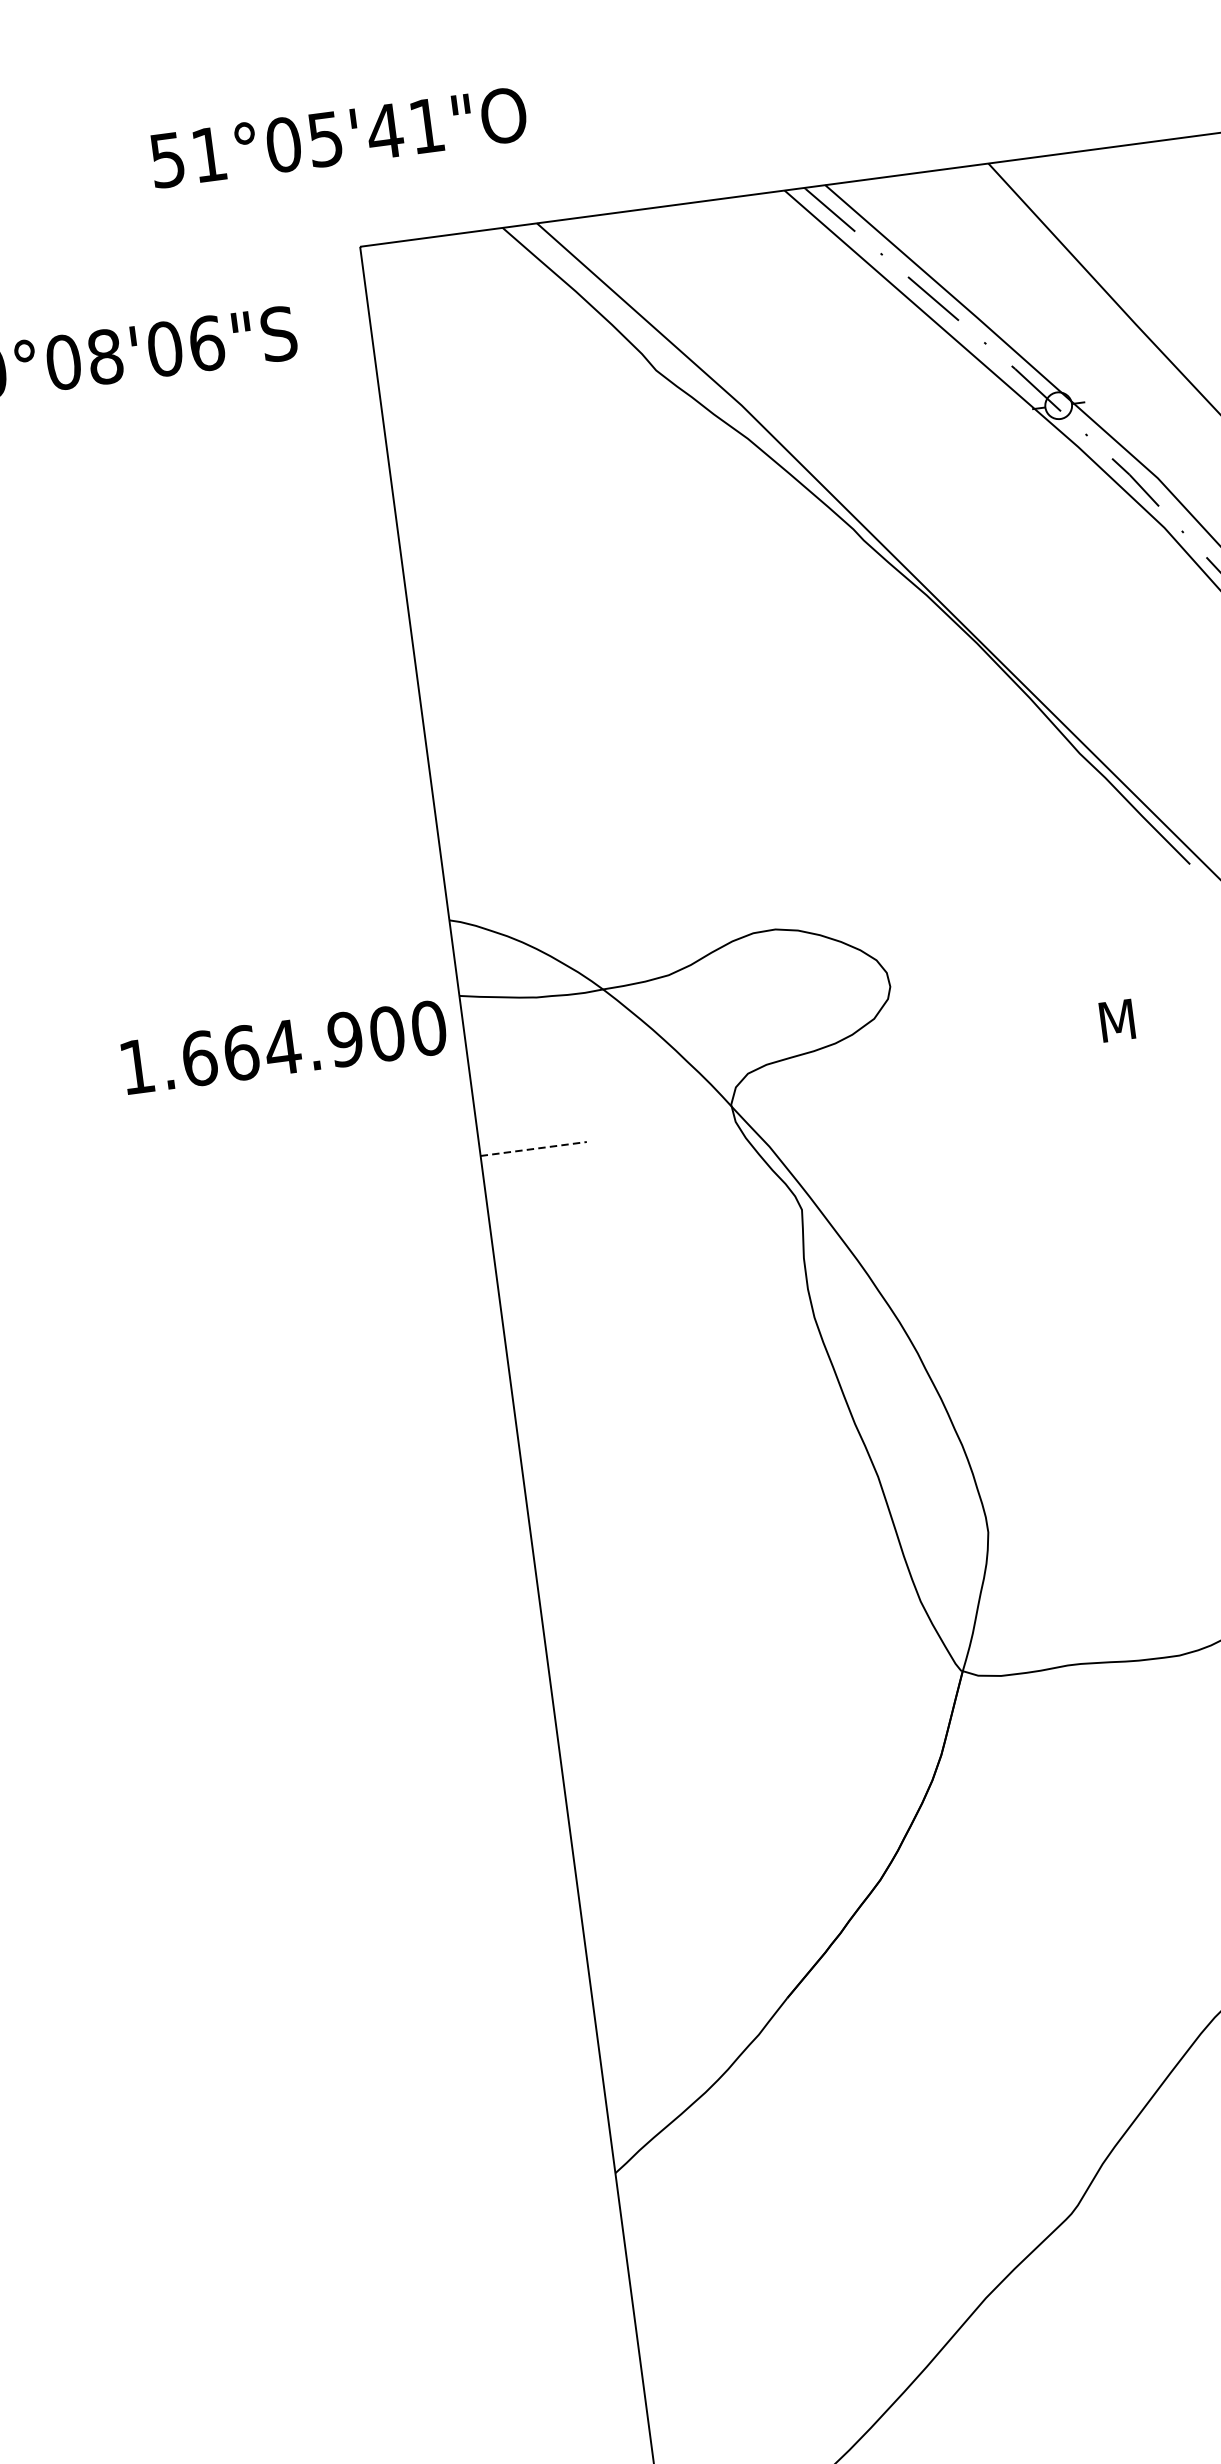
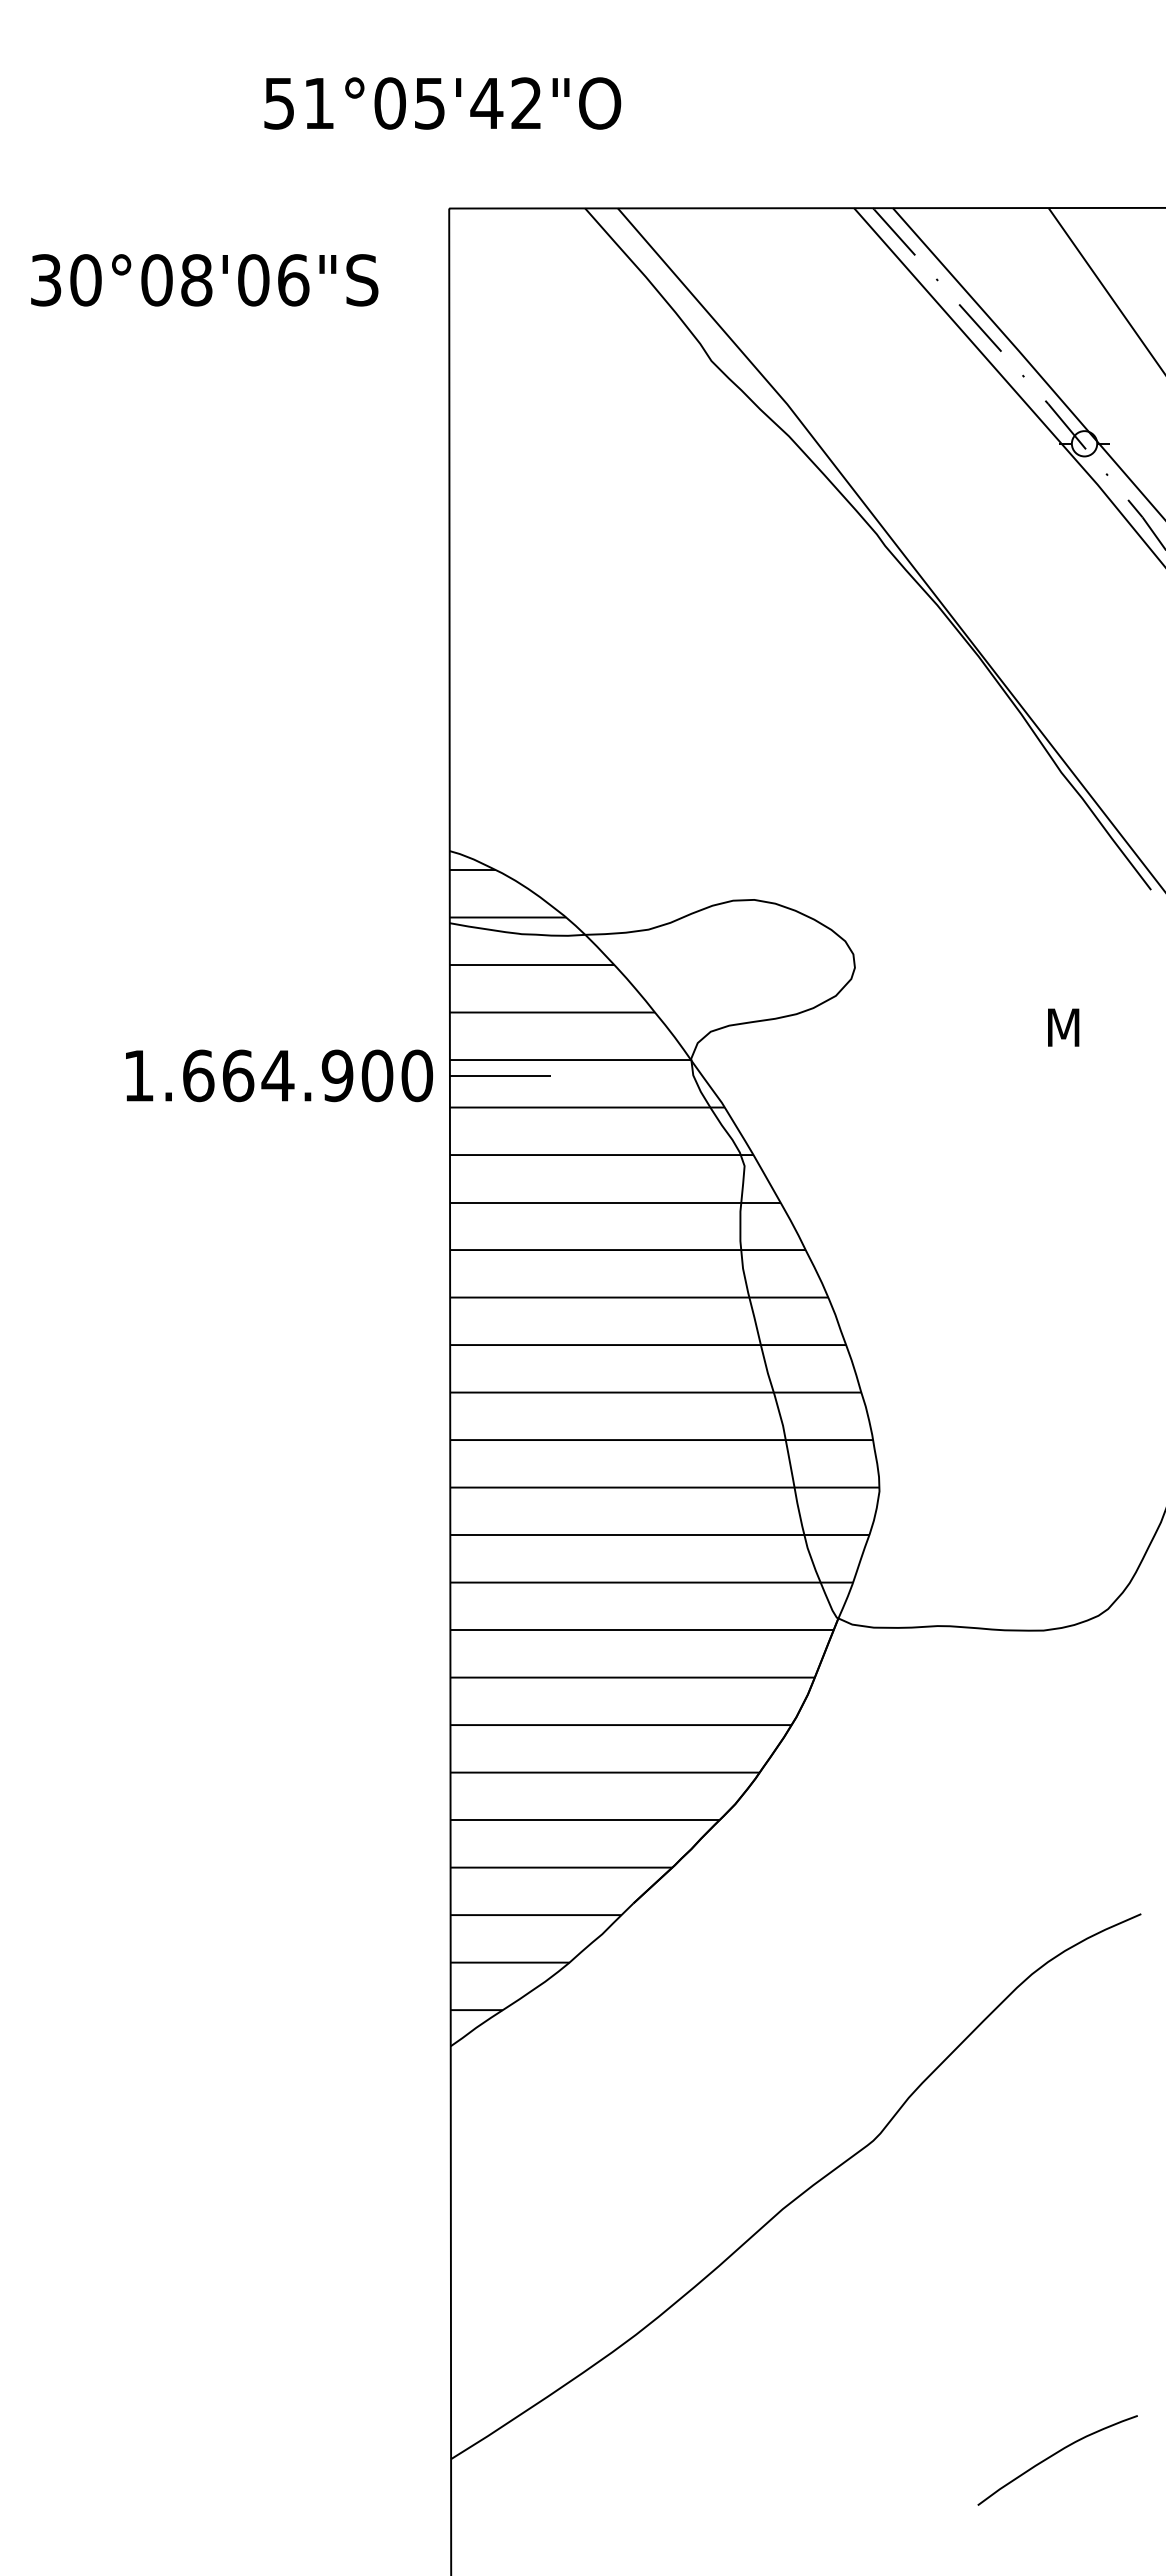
text: (425, 125) -> (525, 102), 51°05'41"O -> 51°05'42"O
text: (284, 1047) -> (279, 1075), moved
line: (533, 1148) -> (500, 1075), dashed -> solid
hatch: (755, 1508) -> (664, 1440), added

